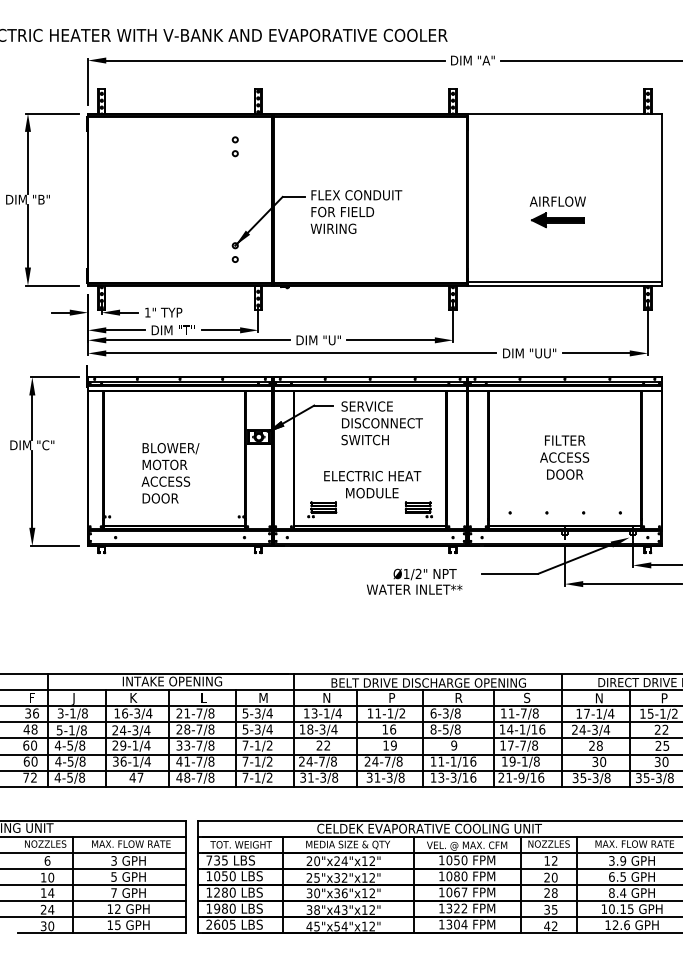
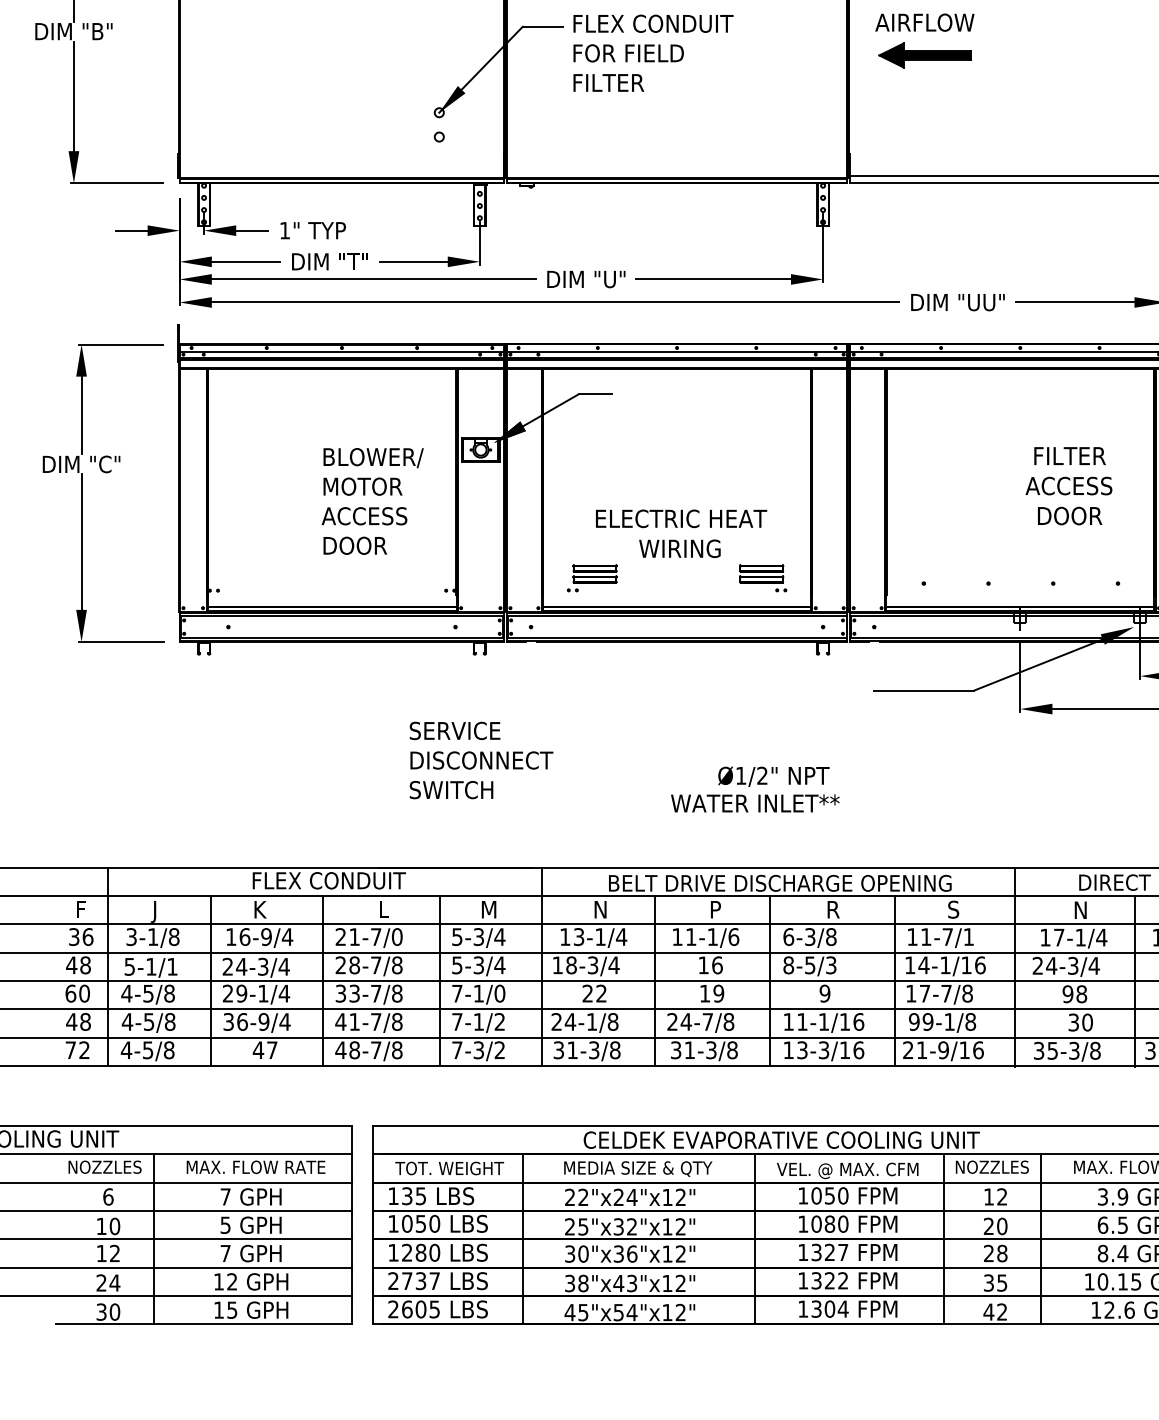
part: (557, 212) -> (924, 41), moved
text: (333, 228) -> (612, 82), WIRING -> FILTER
text: (381, 423) -> (480, 760), moved
text: (564, 457) -> (1068, 485), moved
text: (170, 473) -> (372, 501), moved
text: (372, 492) -> (681, 547), MODULE -> WIRING
text: (414, 581) -> (755, 789), moved
text: (172, 681) -> (328, 880), INTAKE OPENING -> FLEX CONDUIT
text: (137, 713) -> (266, 937), 16-3/4 -> 16-9/4
text: (211, 713) -> (397, 937), 21-7/8 -> 21-7/0
text: (402, 713) -> (733, 937), 11-1/2 -> 11-1/6
text: (535, 713) -> (968, 937), 11-7/8 -> 11-7/1
text: (457, 729) -> (830, 965), 8-5/8 -> 8-5/3
text: (83, 730) -> (171, 967), 5-1/8 -> 5-1/1
text: (269, 745) -> (499, 993), 7-1/2 -> 7-1/0
text: (592, 745) -> (1068, 993), 28 -> 98
text: (30, 761) -> (78, 1021), 60 -> 48
text: (135, 761) -> (263, 1021), 36-1/4 -> 36-9/4
text: (321, 761) -> (591, 1021), 24-7/8 -> 24-1/8
text: (504, 761) -> (913, 1021), 19-1/8 -> 99-1/8
text: (257, 777) -> (478, 1049), 7-1/2 -> 7-3/2
text: (113, 860) -> (224, 1196), 3 -> 7
text: (209, 860) -> (393, 1196), 735 -> 135
text: (317, 861) -> (584, 1197), 20"x24"x12" -> 22"x24"x12"
text: (51, 892) -> (115, 1252), 14 -> 12
text: (452, 892) -> (822, 1252), 1067 -> 1327
text: (220, 908) -> (413, 1280), 1980 -> 2737

